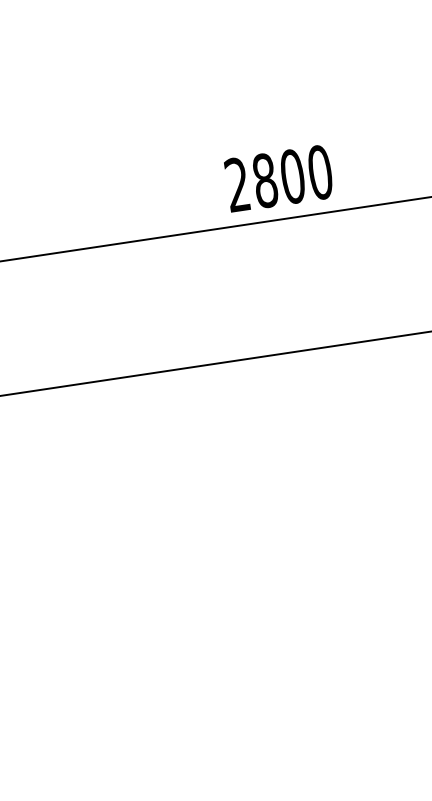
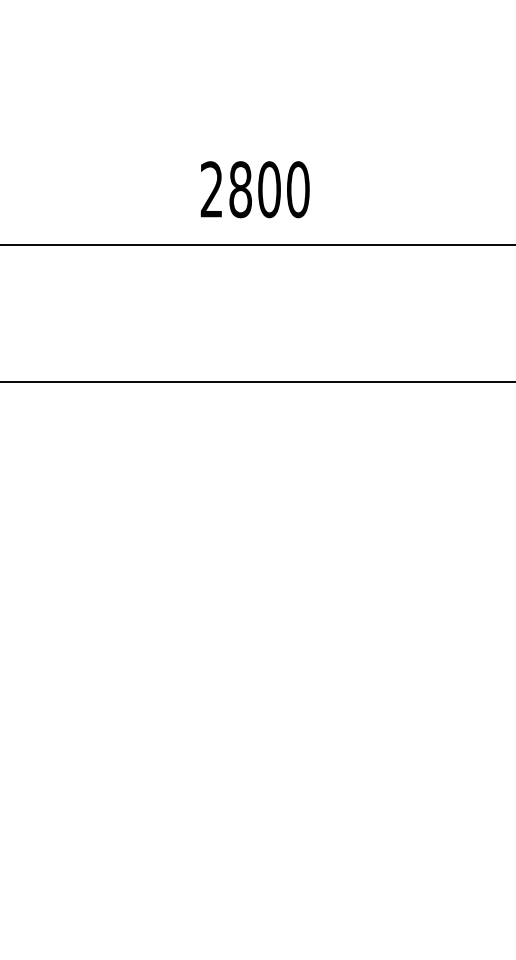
text: (278, 178) -> (254, 189), moved

